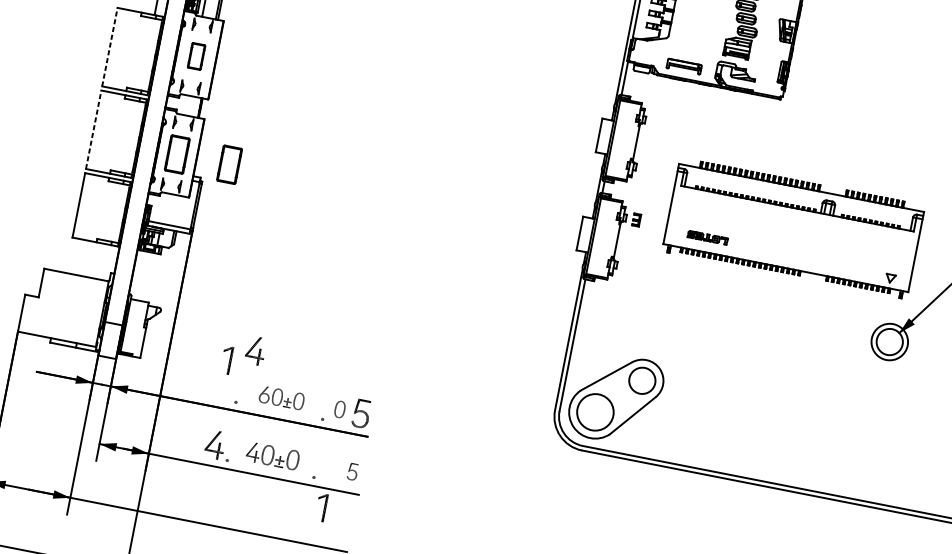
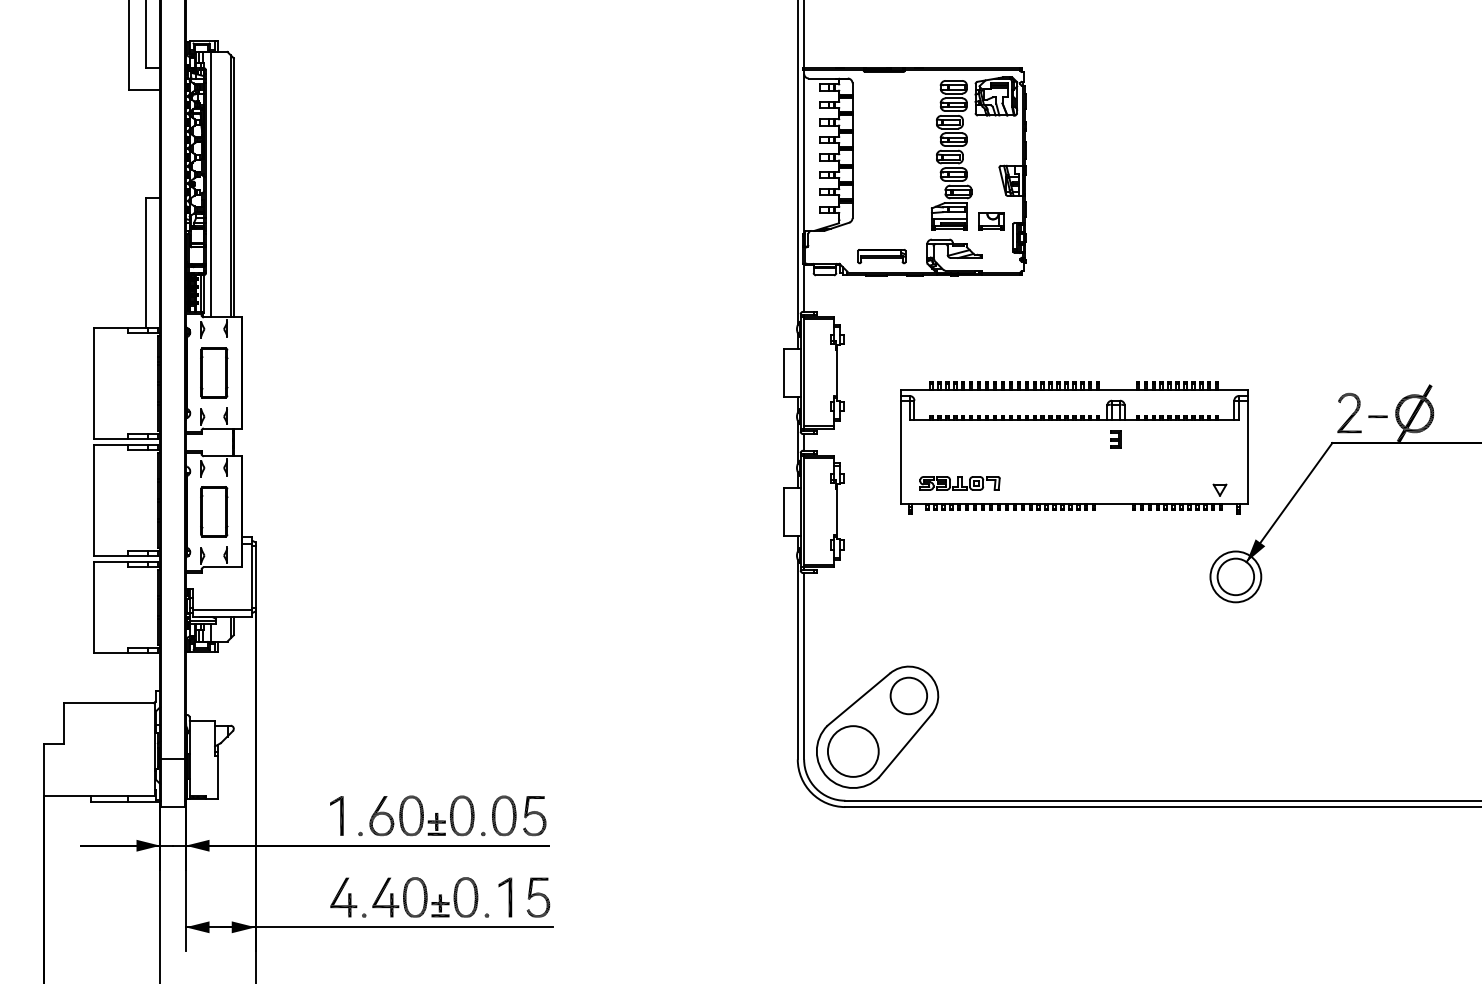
line: (109, 47) -> (93, 383), dashed -> solid
part: (196, 56) -> (214, 372), size x1.43
part: (766, 57) -> (991, 221), added
line: (93, 129) -> (93, 500), dashed -> solid
part: (229, 164) -> (288, 511), removed
part: (636, 220) -> (1115, 439), moved
part: (707, 237) -> (959, 483), size x1.43
part: (255, 350) -> (373, 758), removed
part: (226, 359) -> (336, 815), moved
part: (281, 397) -> (421, 815), size x1.67
part: (340, 409) -> (504, 815), size x1.67
part: (273, 456) -> (425, 897), size x1.43
part: (352, 471) -> (538, 897), size x1.67
part: (321, 507) -> (505, 897), moved

